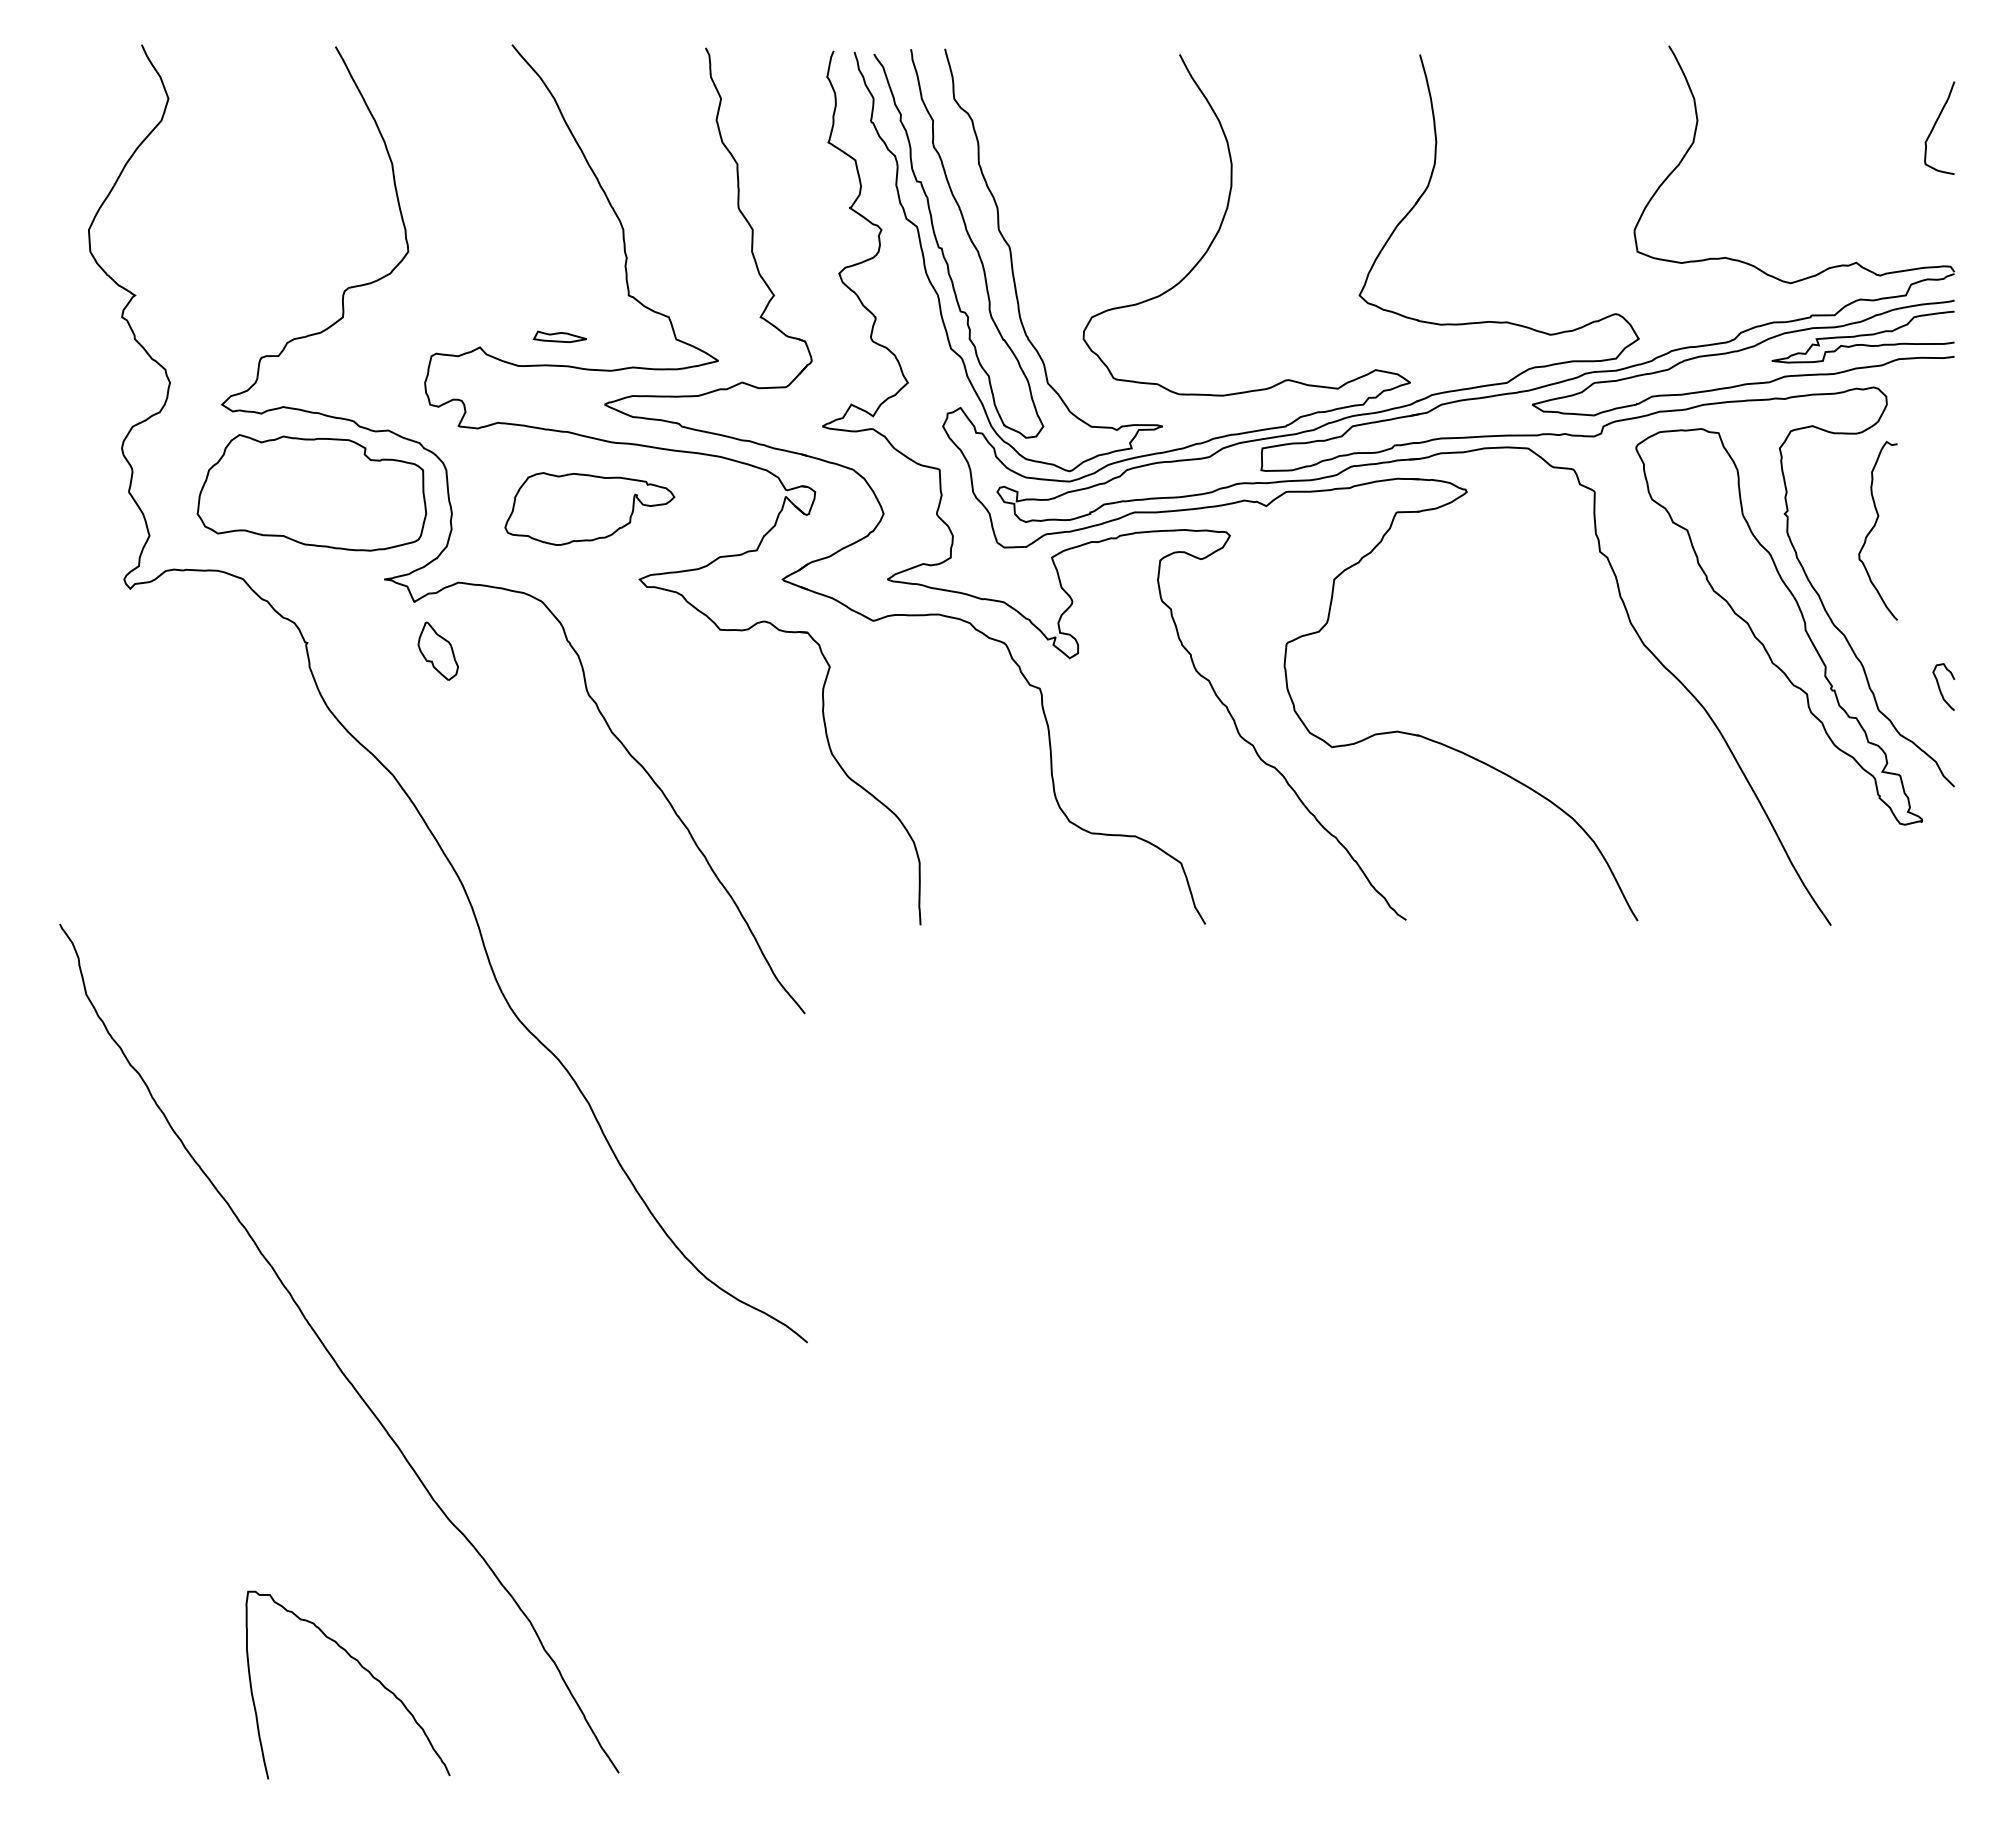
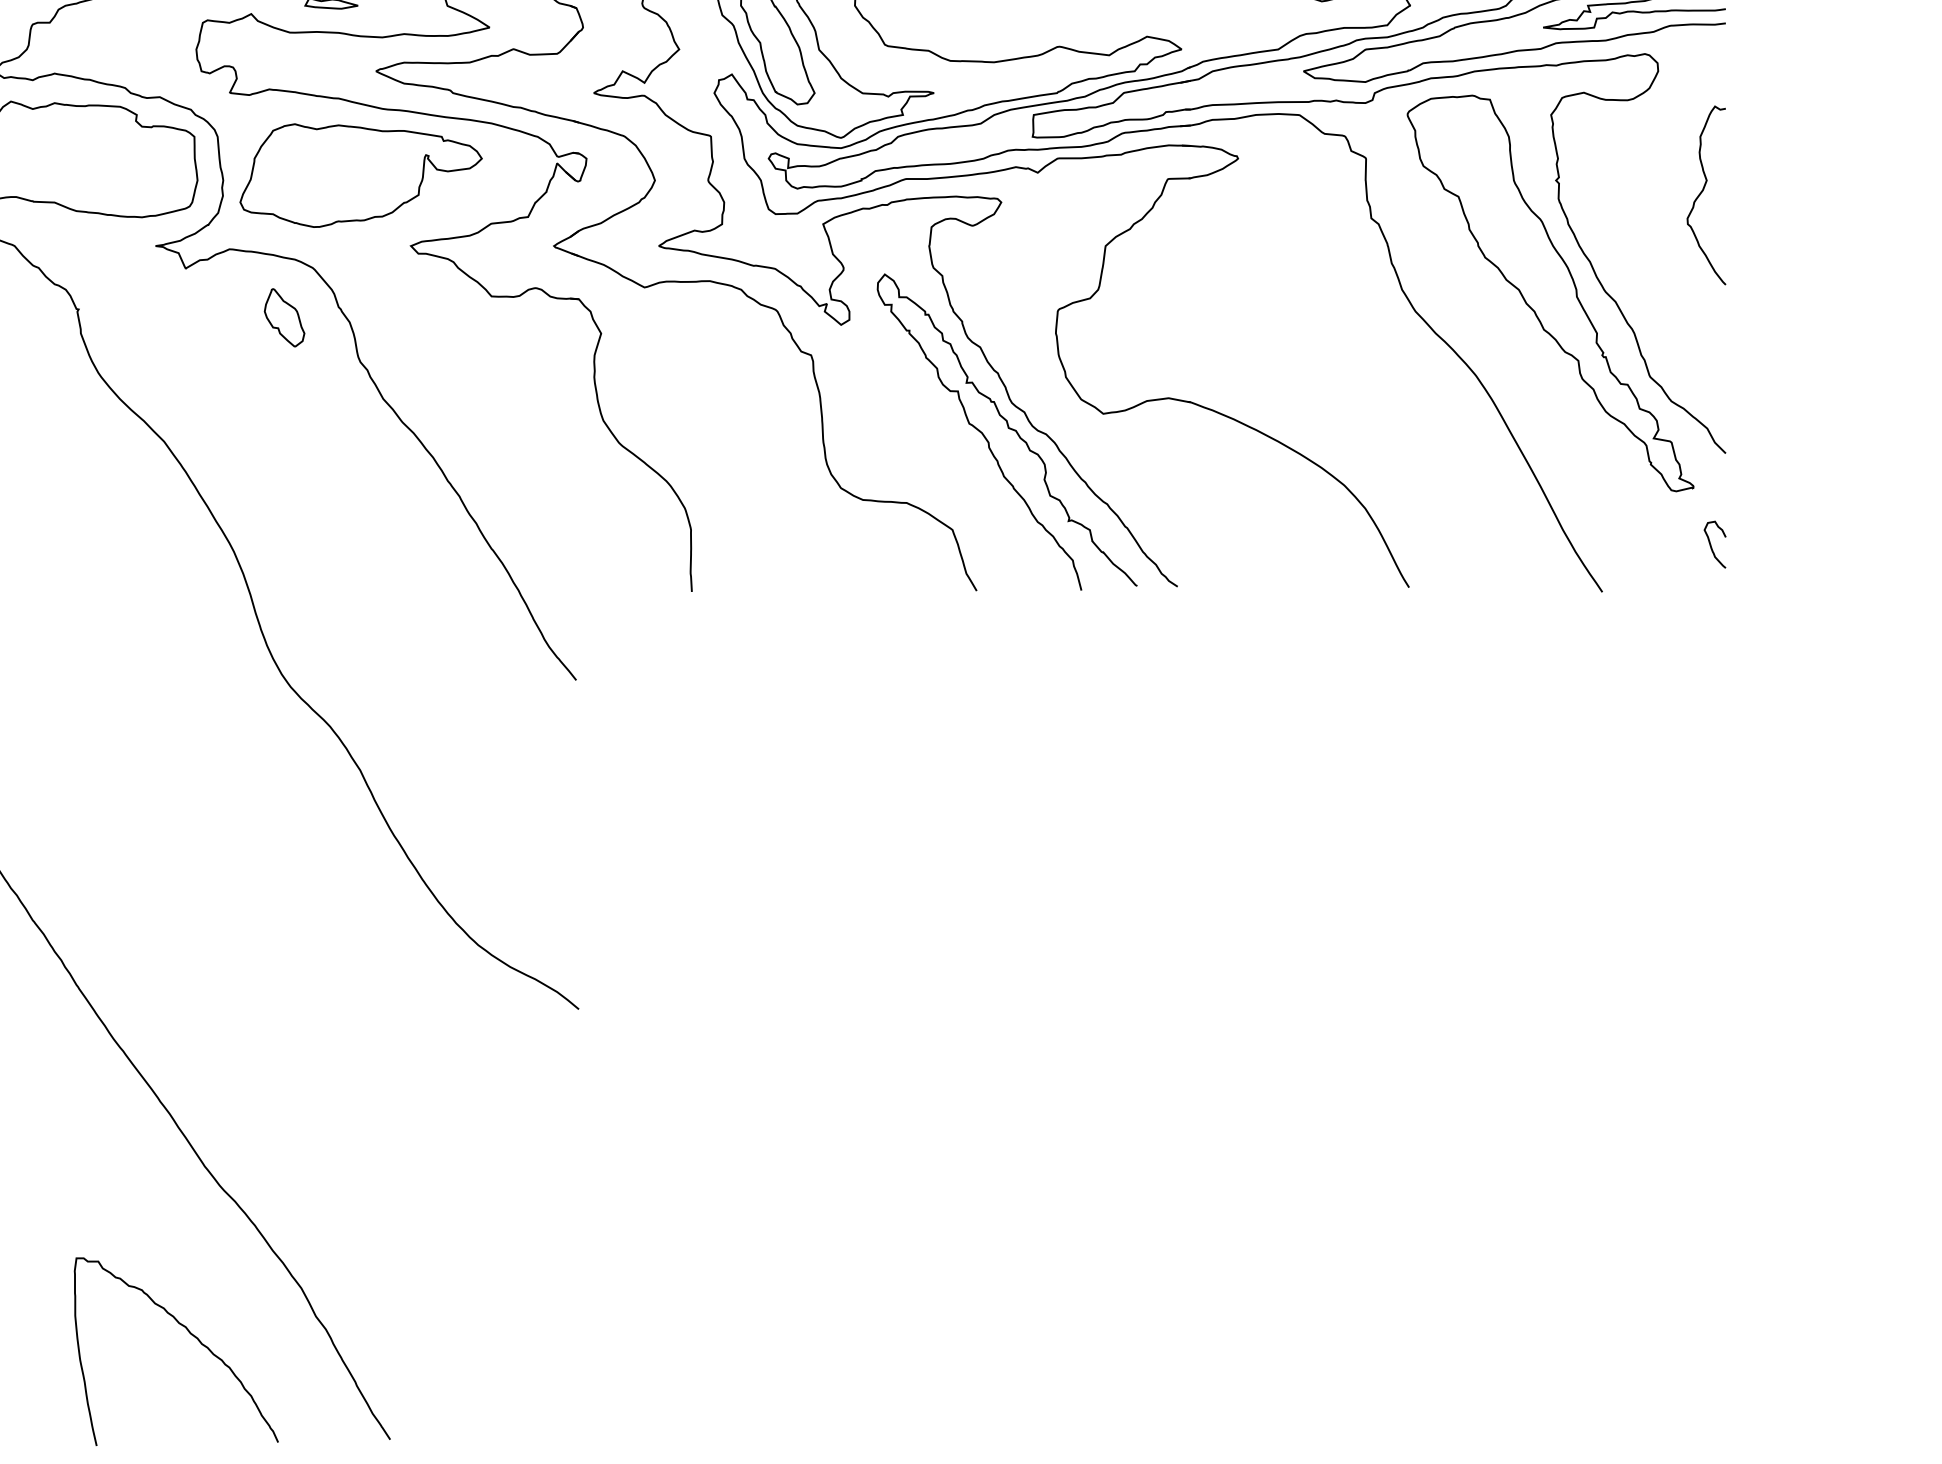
part: (589, 508) -> (360, 175), size x1.43
curve: (1874, 527) -> (1702, 192), moved
part: (437, 650) -> (283, 317), moved
curve: (1940, 687) -> (1711, 545), moved
curve: (1237, 762) -> (1008, 429), added
curve: (362, 1668) -> (190, 1335), moved

